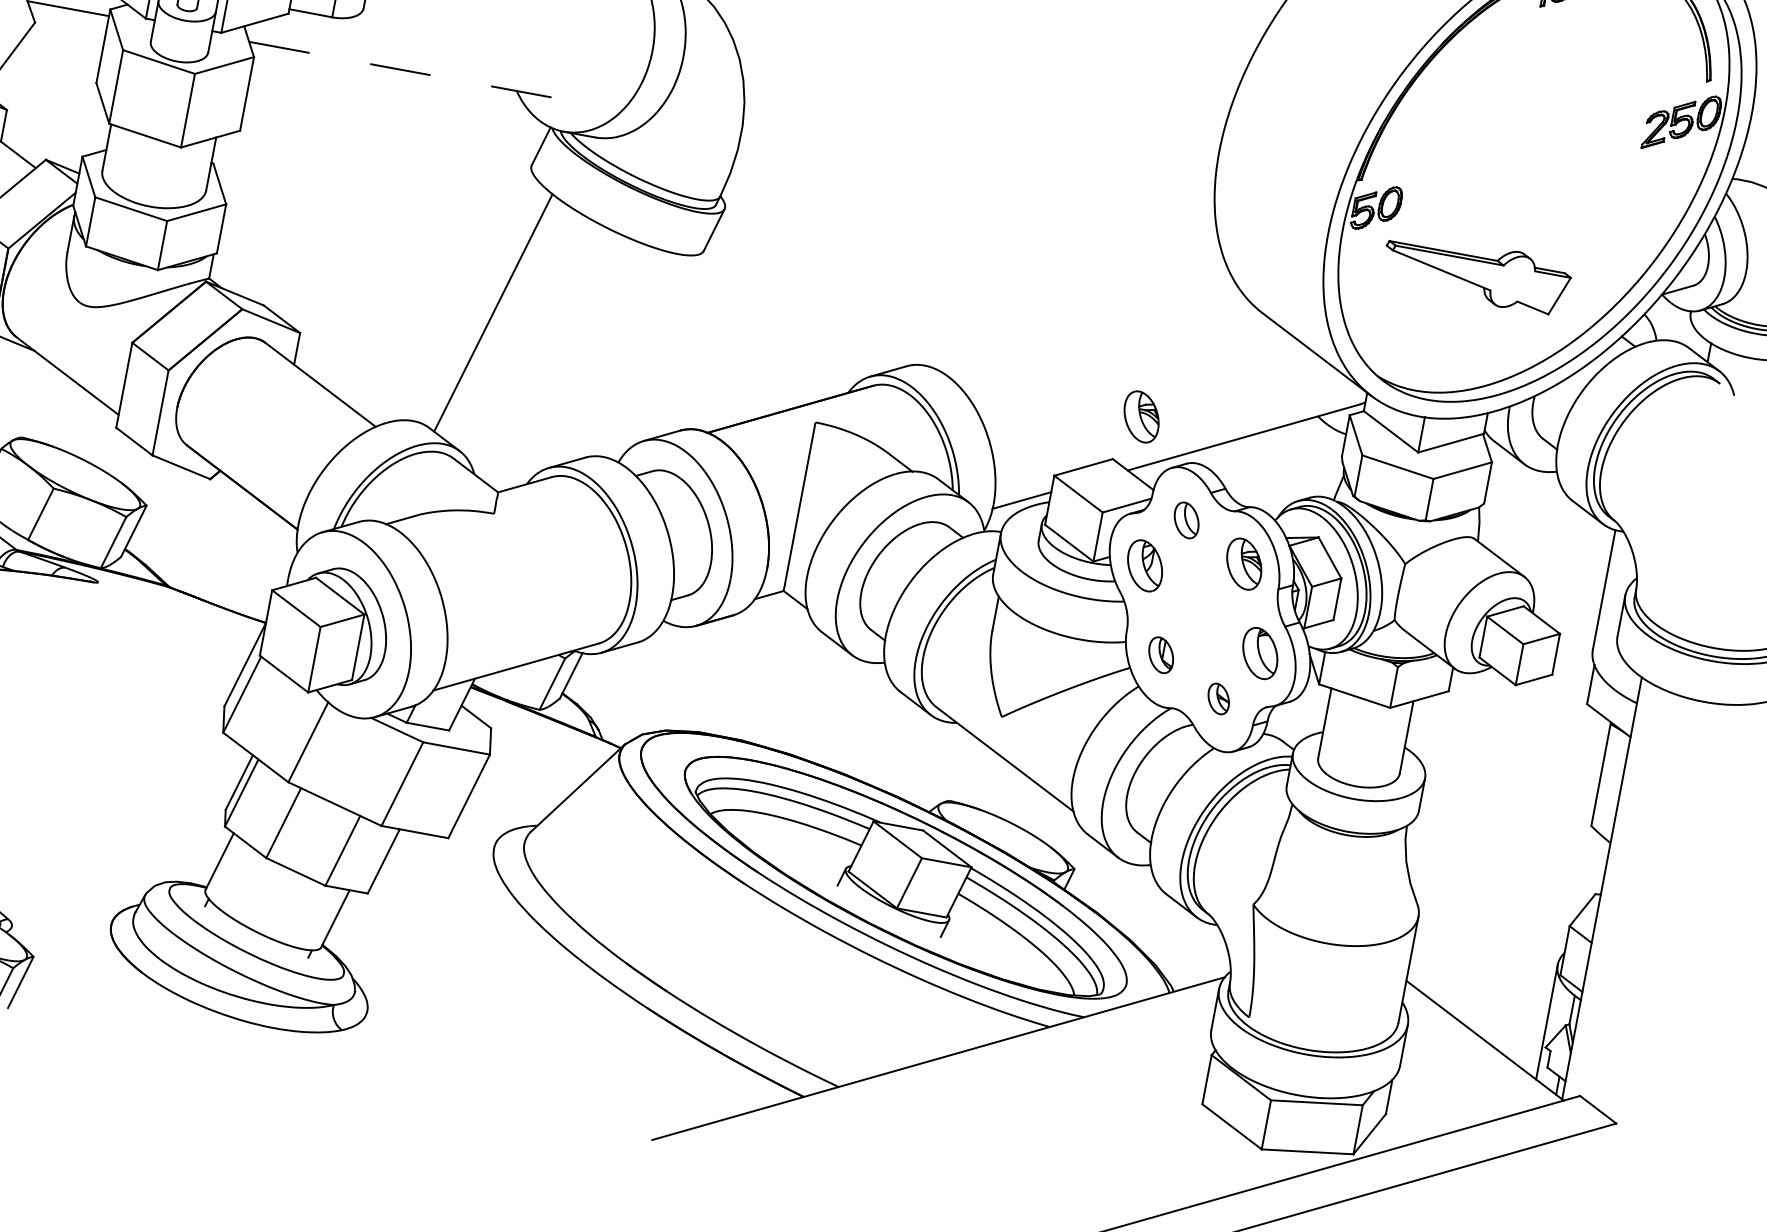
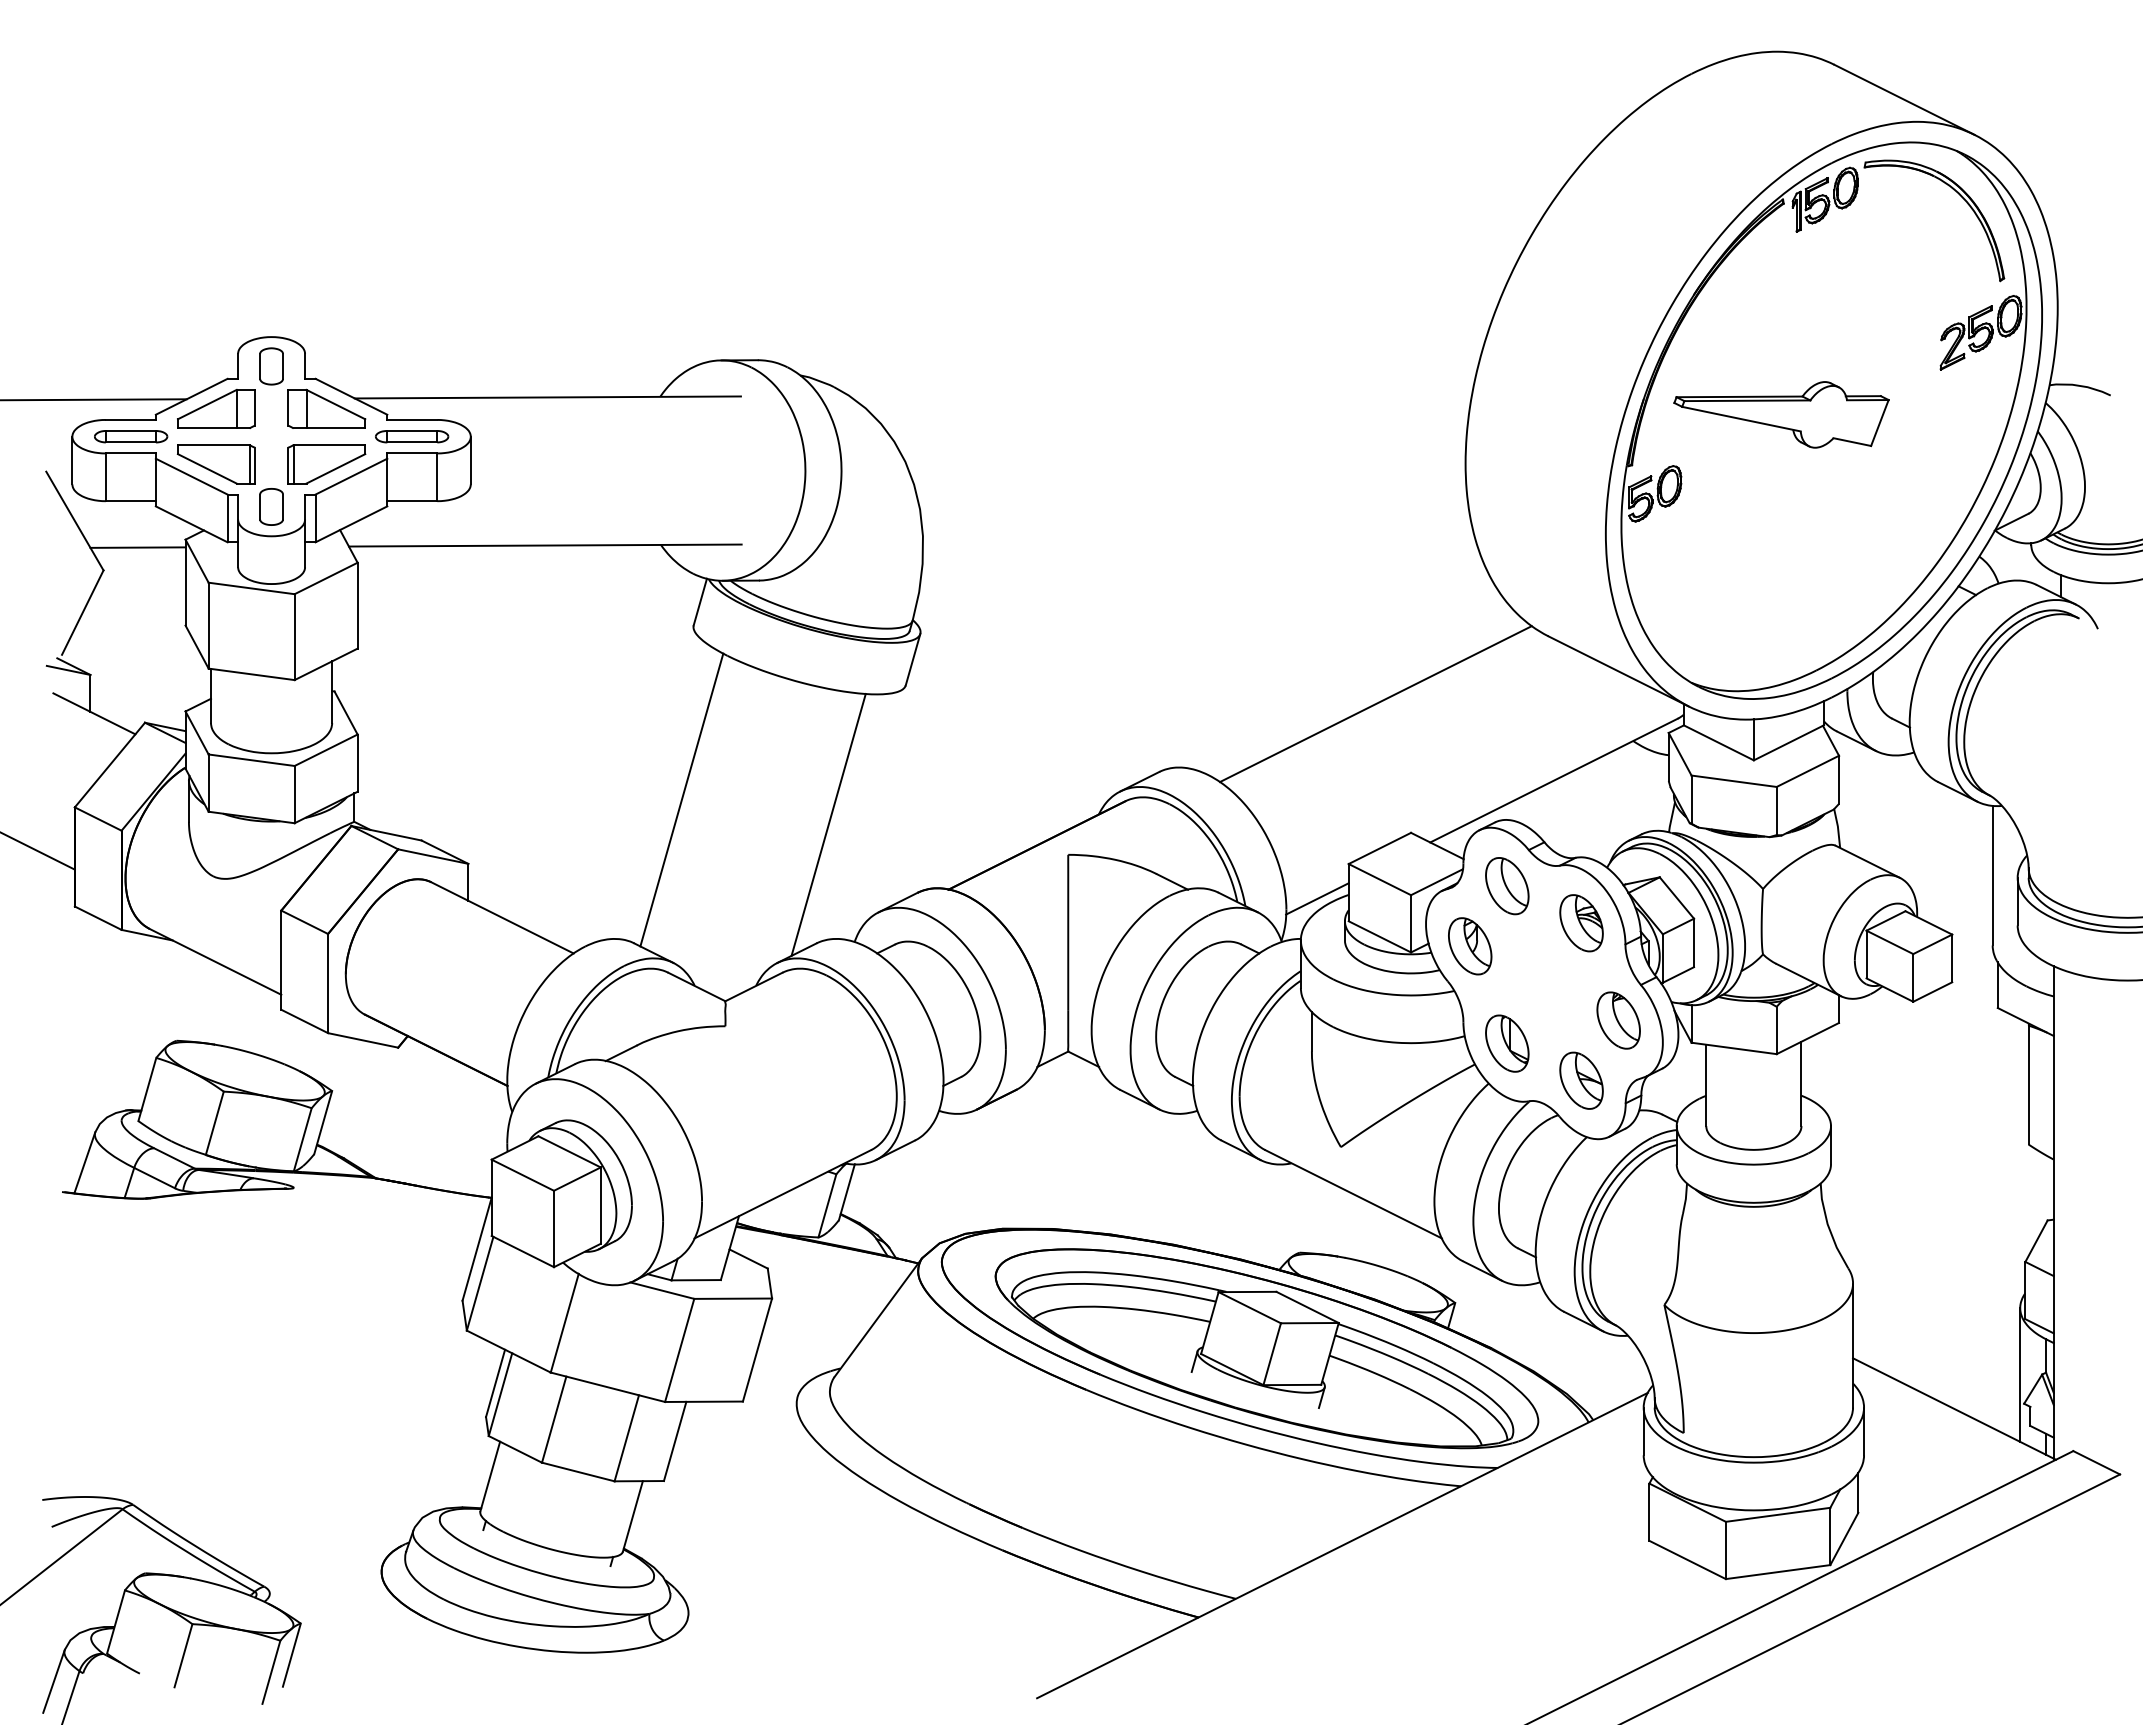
line: (417, 72) -> (545, 545), dashed -> solid
part: (1476, 272) -> (1781, 414), moved
line: (1103, 343) -> (1375, 704), added
line: (615, 357) -> (828, 824), added
part: (1141, 417) -> (1434, 779), removed
part: (1186, 520) -> (1507, 886), size x1.43
part: (1161, 655) -> (1507, 1043), size x1.43
part: (1218, 698) -> (1581, 1080), size x1.67

